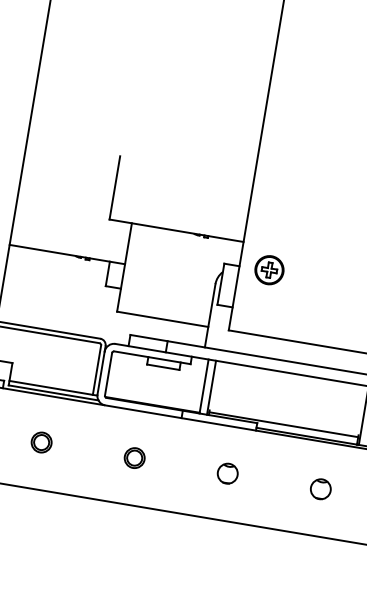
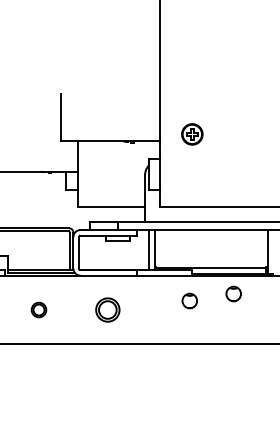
part: (269, 270) -> (192, 134), moved
part: (134, 457) -> (107, 309), size x1.6
part: (227, 472) -> (189, 300), moved
part: (320, 488) -> (233, 293), moved

